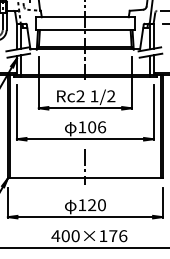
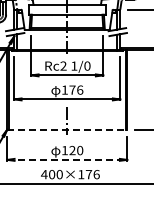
text: (111, 95) -> (87, 65), 1/2 -> 1/0
text: (92, 126) -> (72, 89), 106 -> 176
line: (85, 178) -> (67, 129), solid -> dashed
line: (85, 216) -> (67, 159), solid -> dashed

